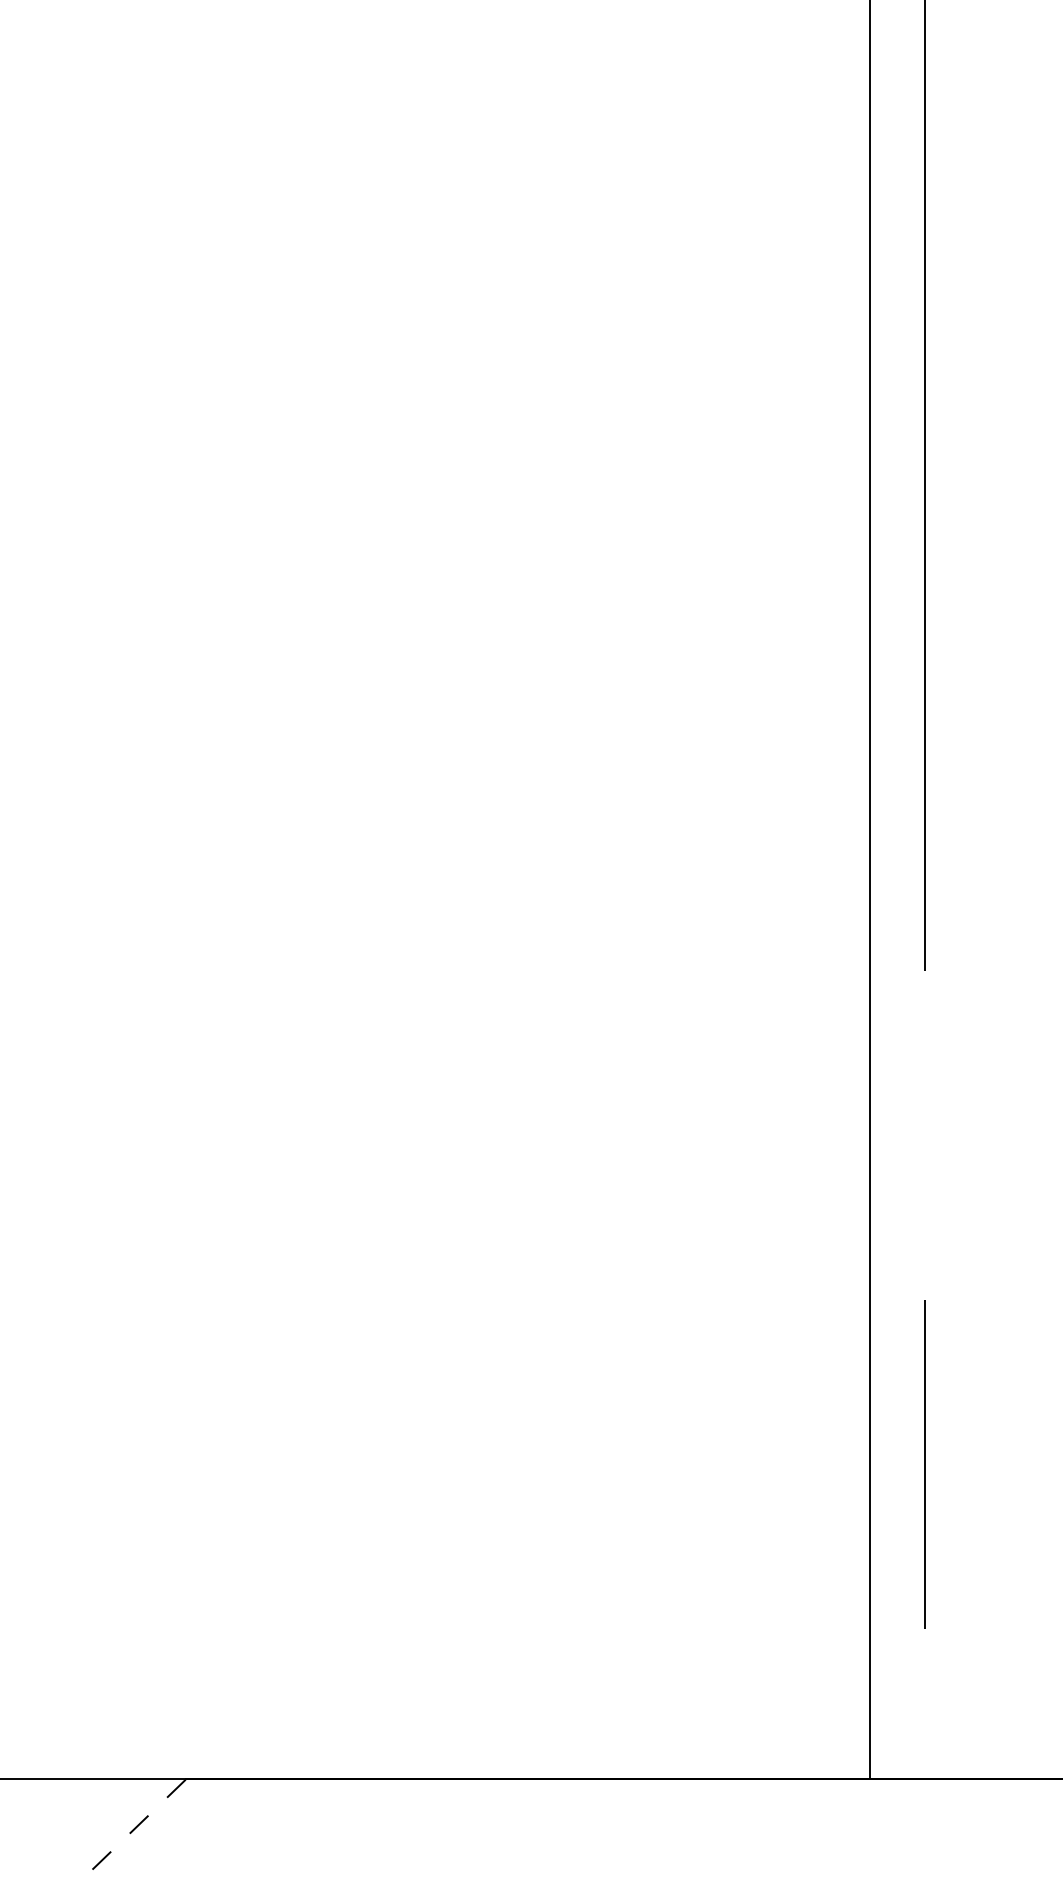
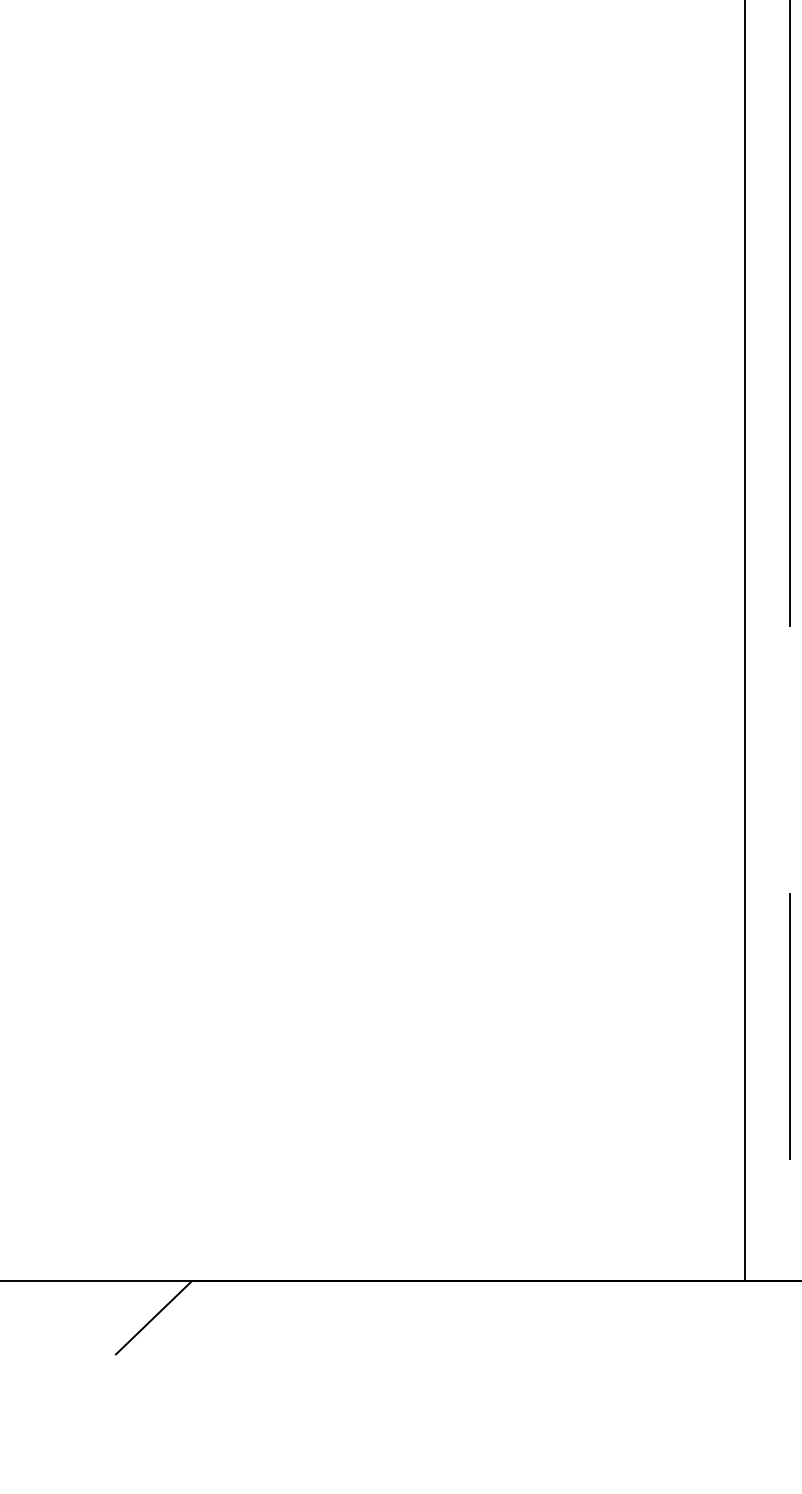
line: (139, 1824) -> (154, 1317), dashed -> solid

